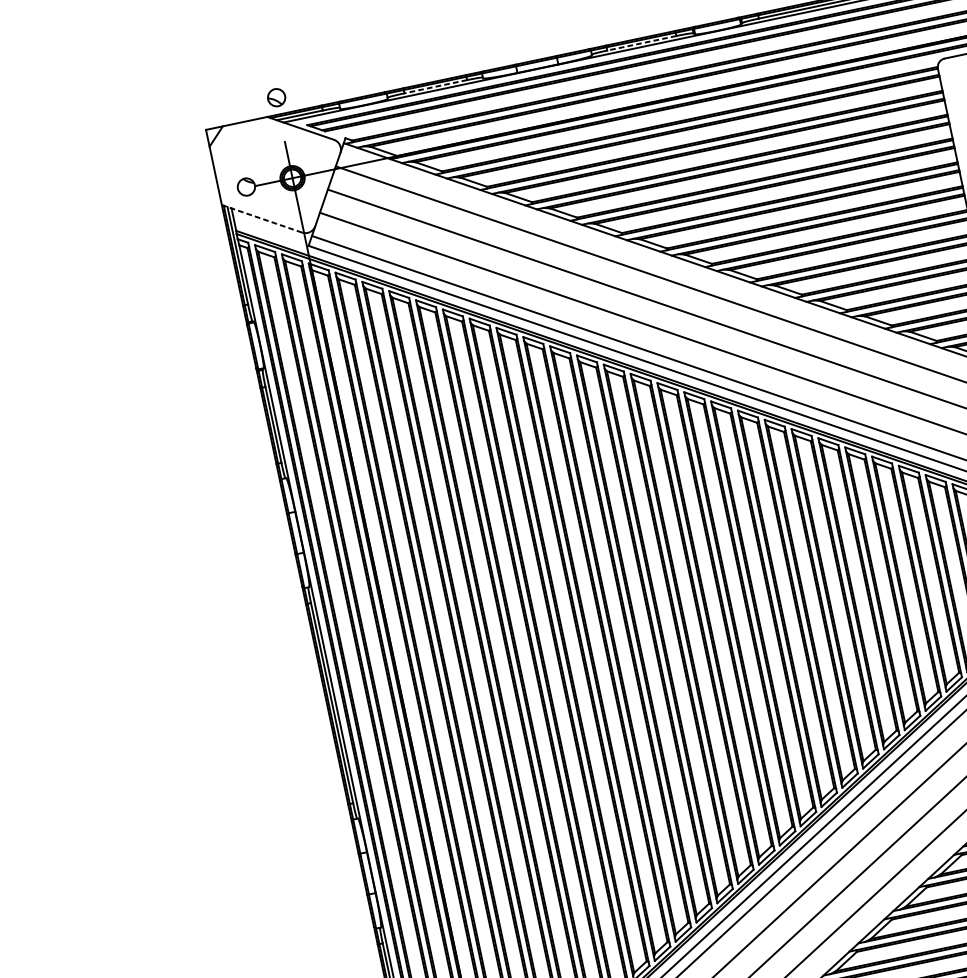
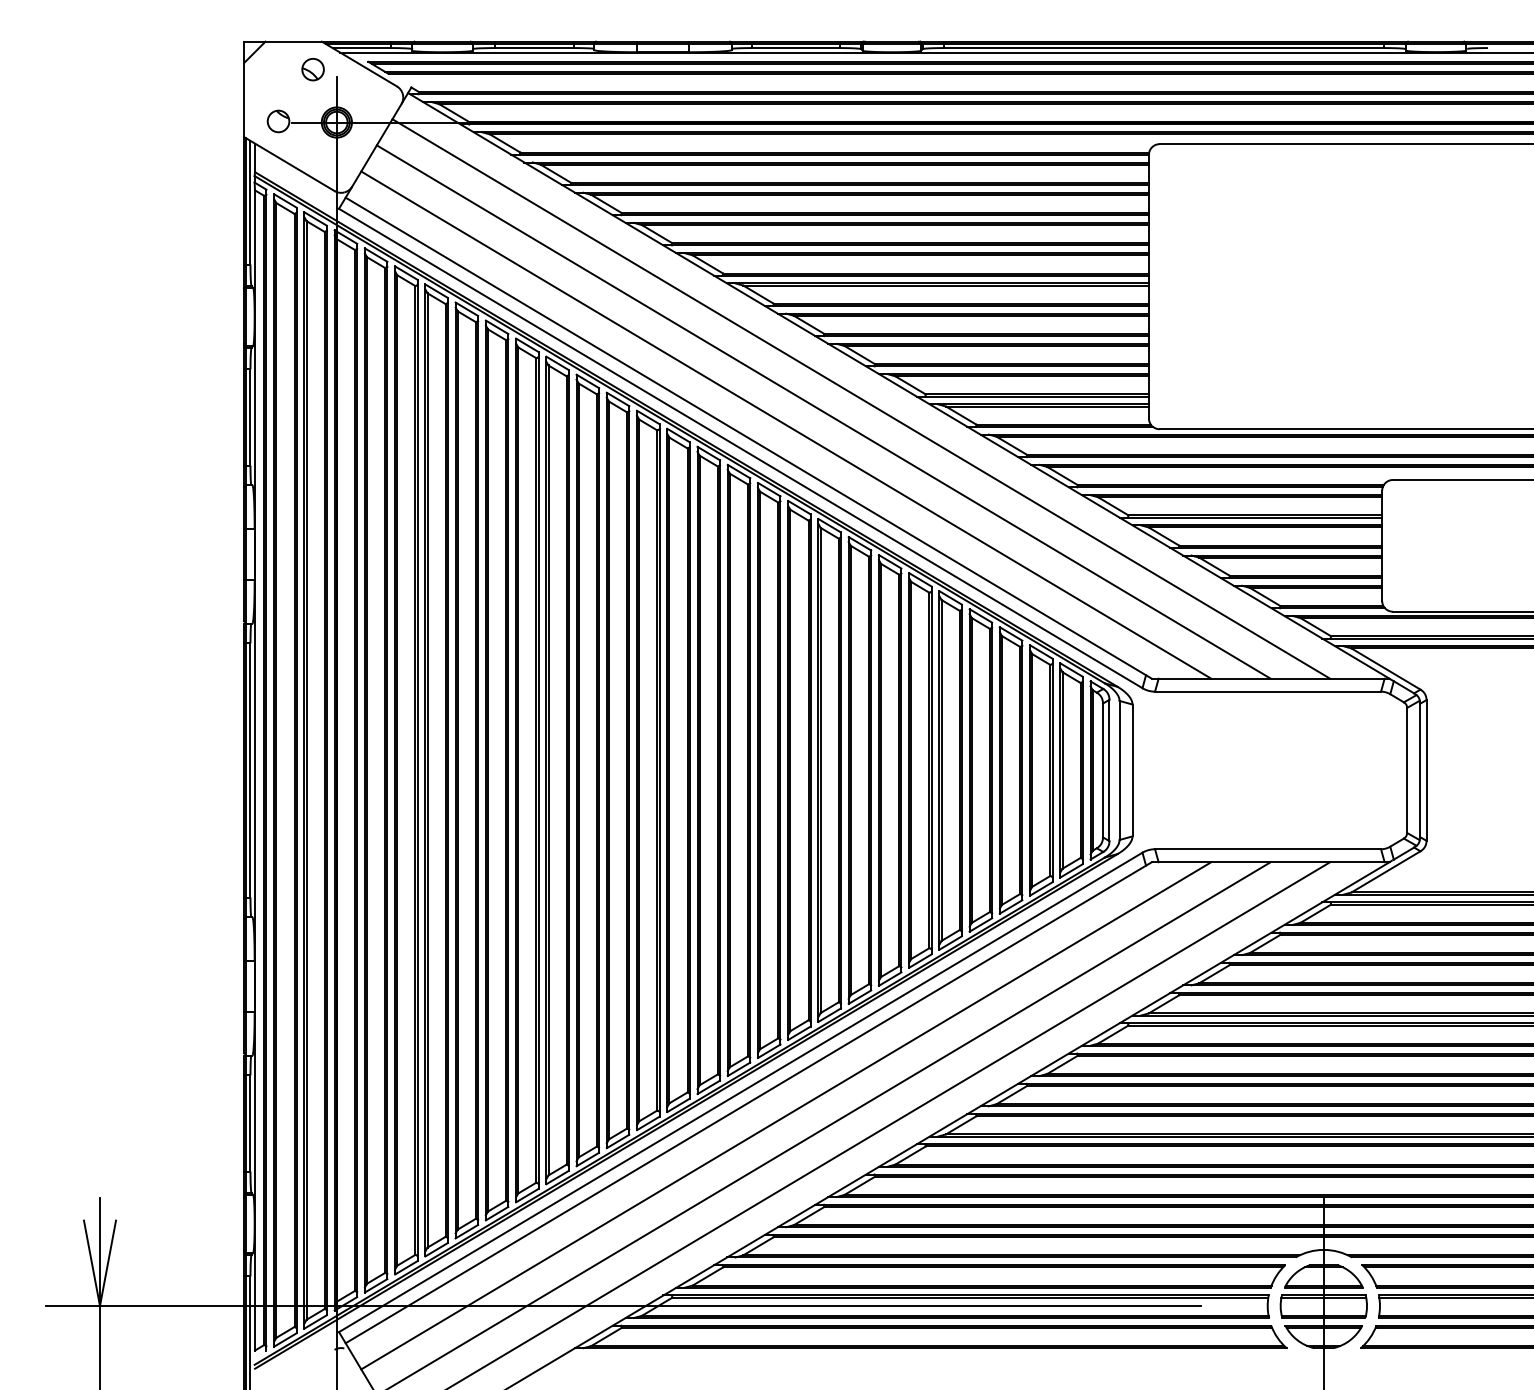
line: (641, 43) -> (795, 48), dashed -> solid
line: (436, 87) -> (534, 48), dashed -> solid
part: (276, 97) -> (312, 69), moved
line: (262, 219) -> (289, 164), dashed -> solid

